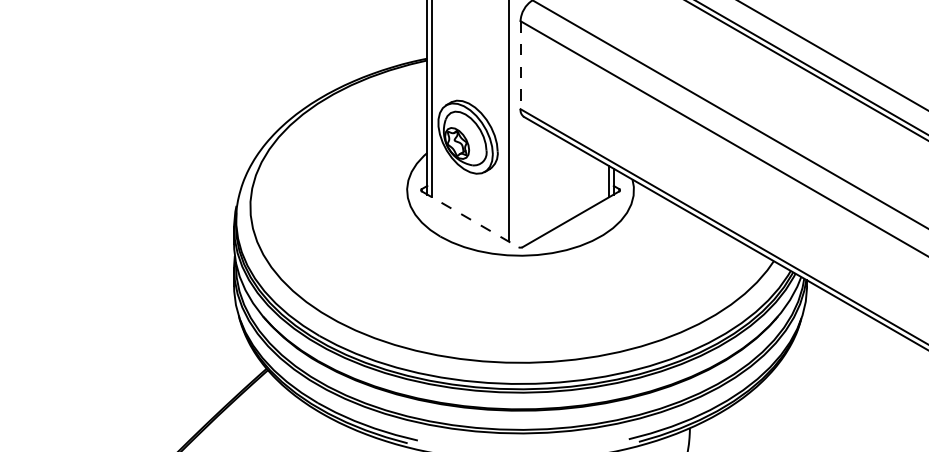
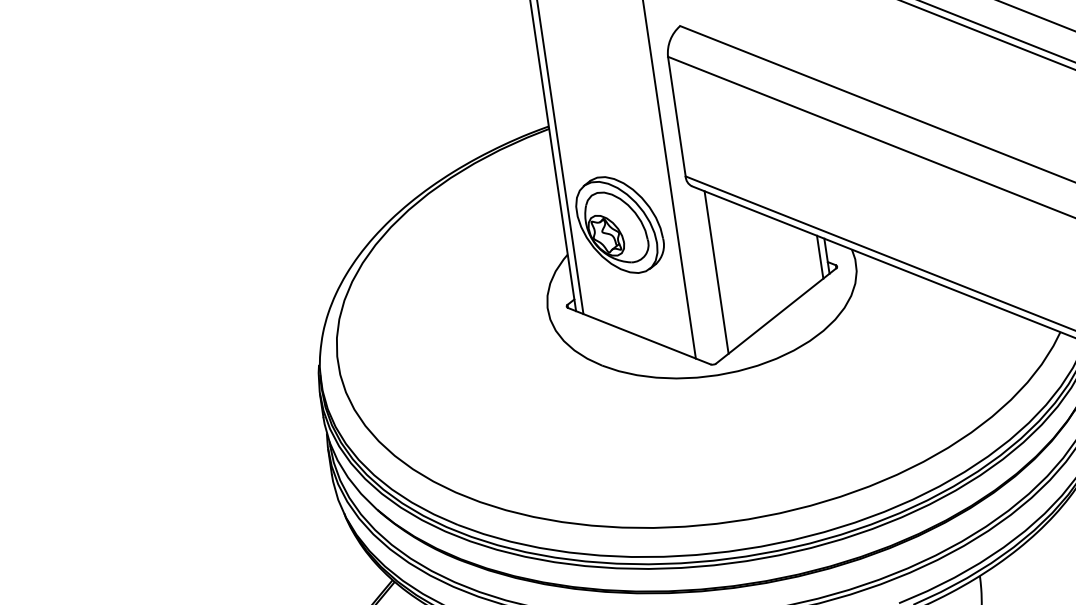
line: (520, 65) -> (676, 117), dashed -> solid
line: (532, 181) -> (716, 272), added
line: (470, 219) -> (639, 336), dashed -> solid

